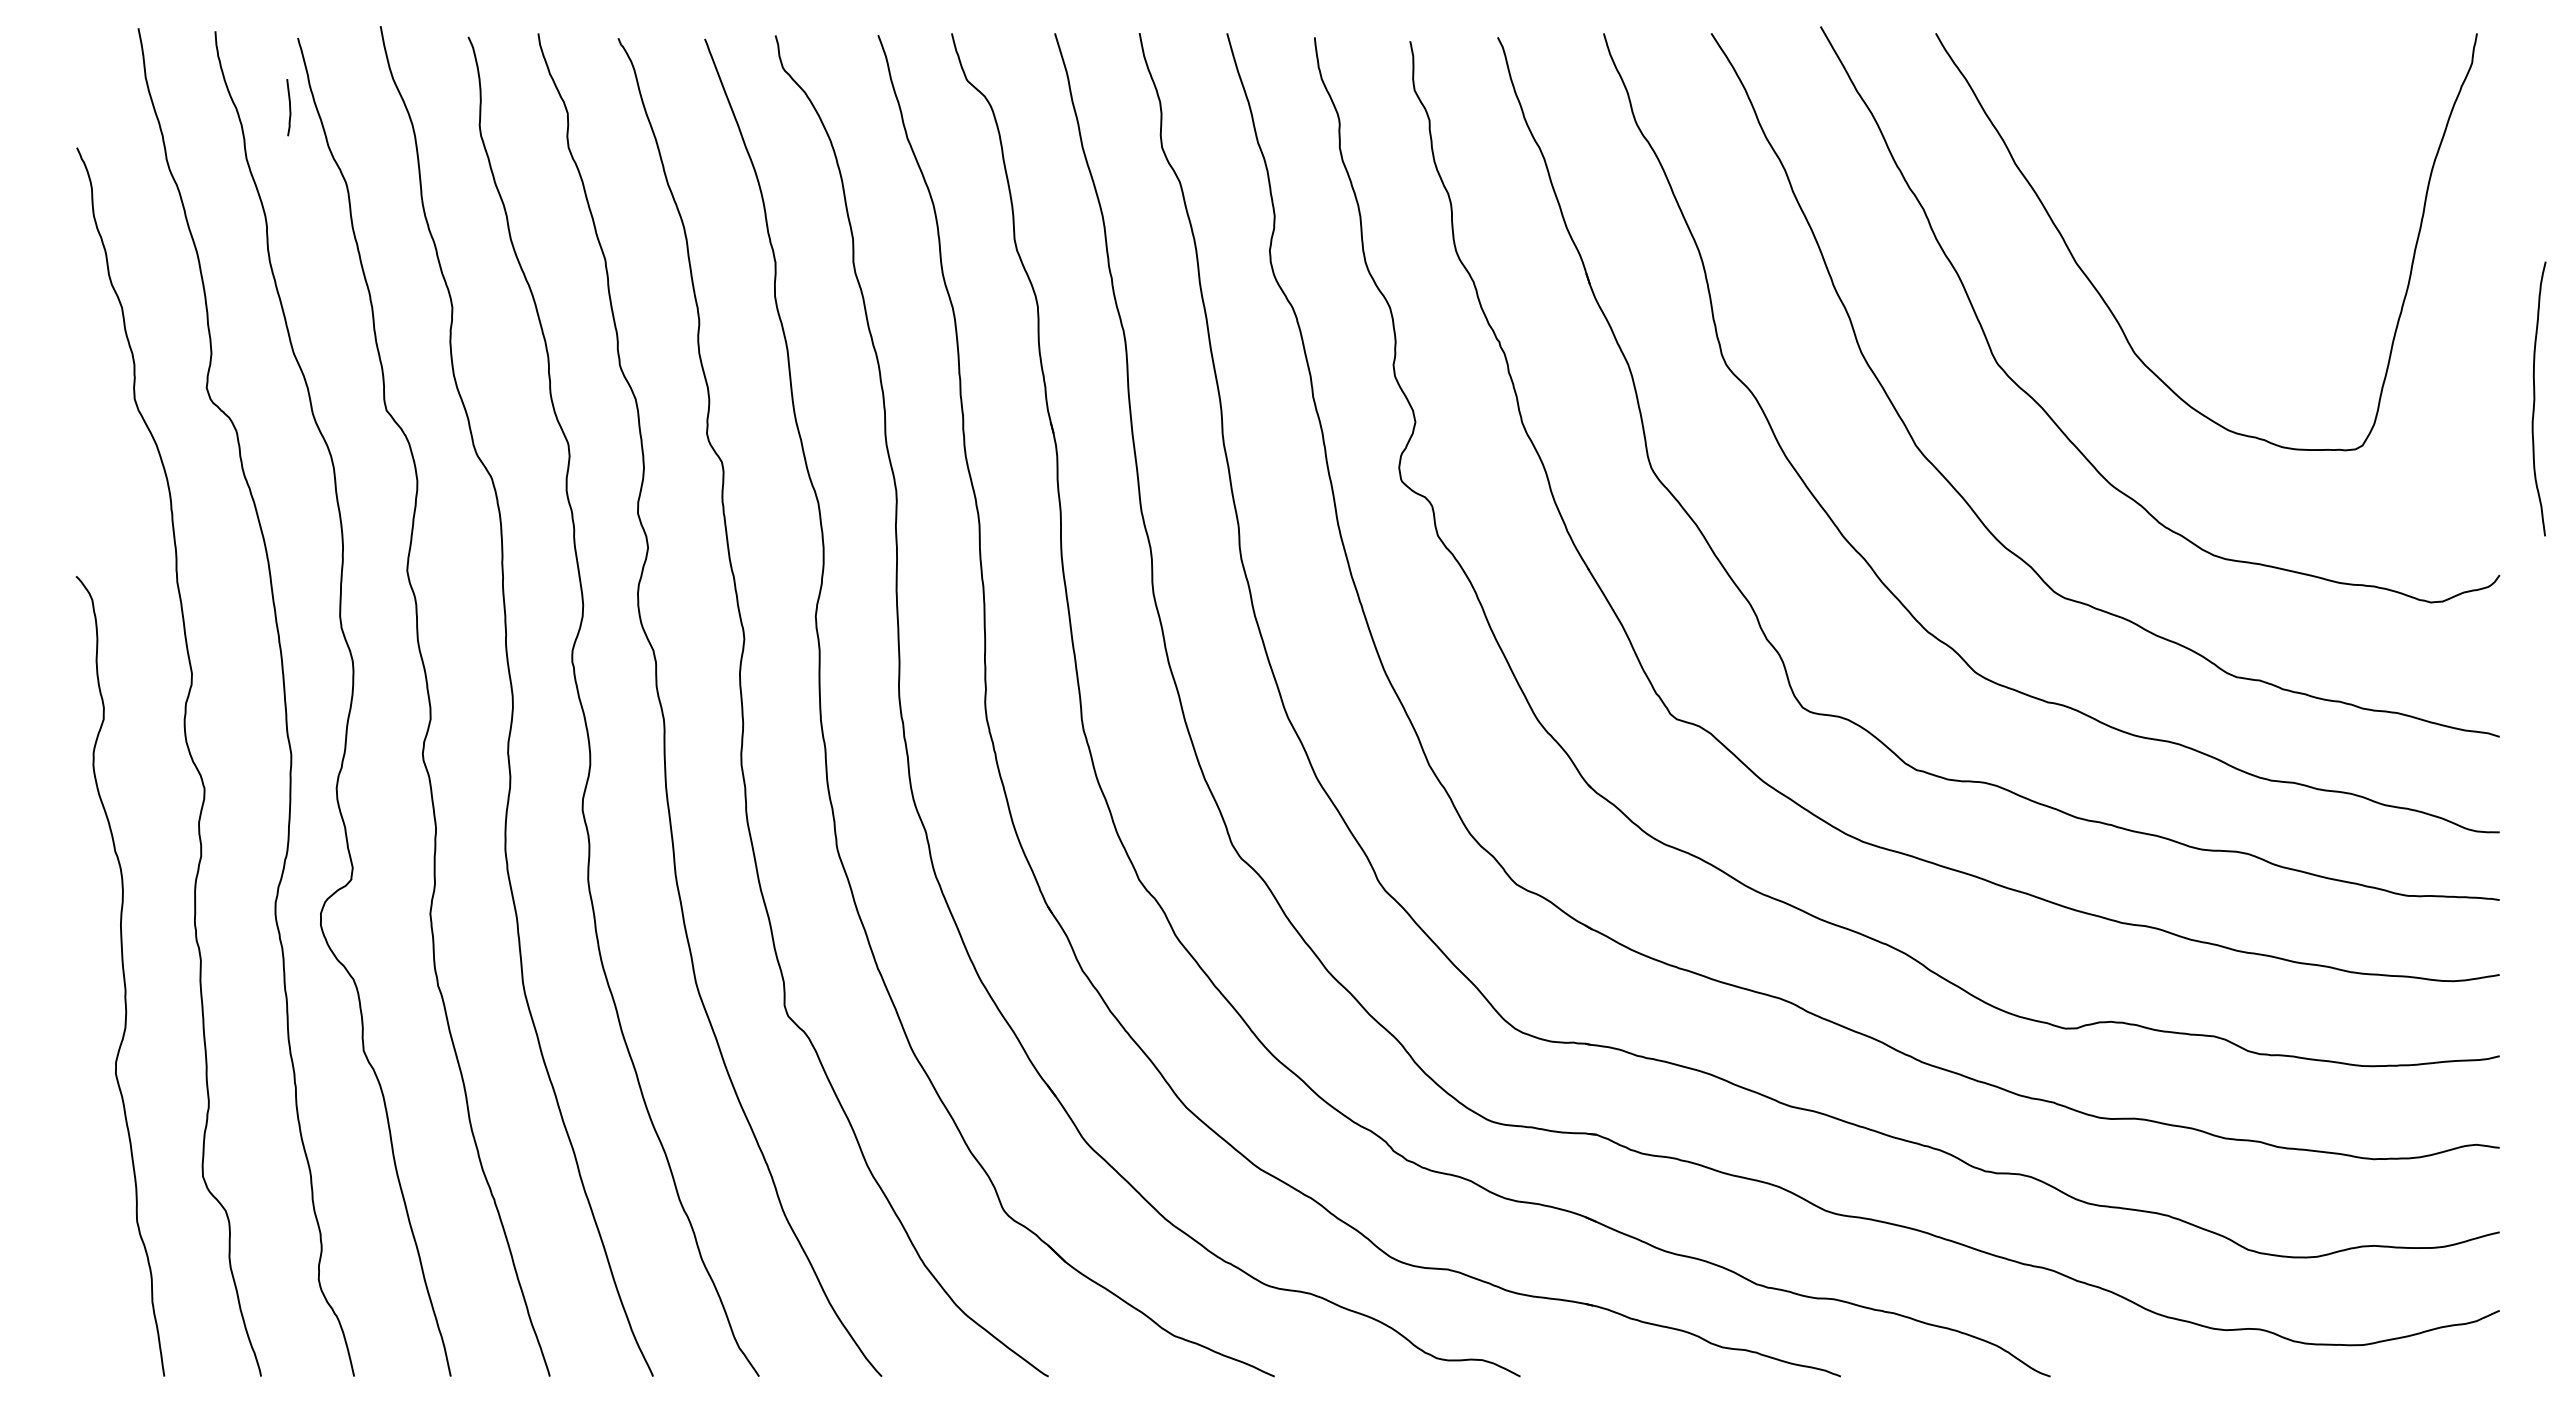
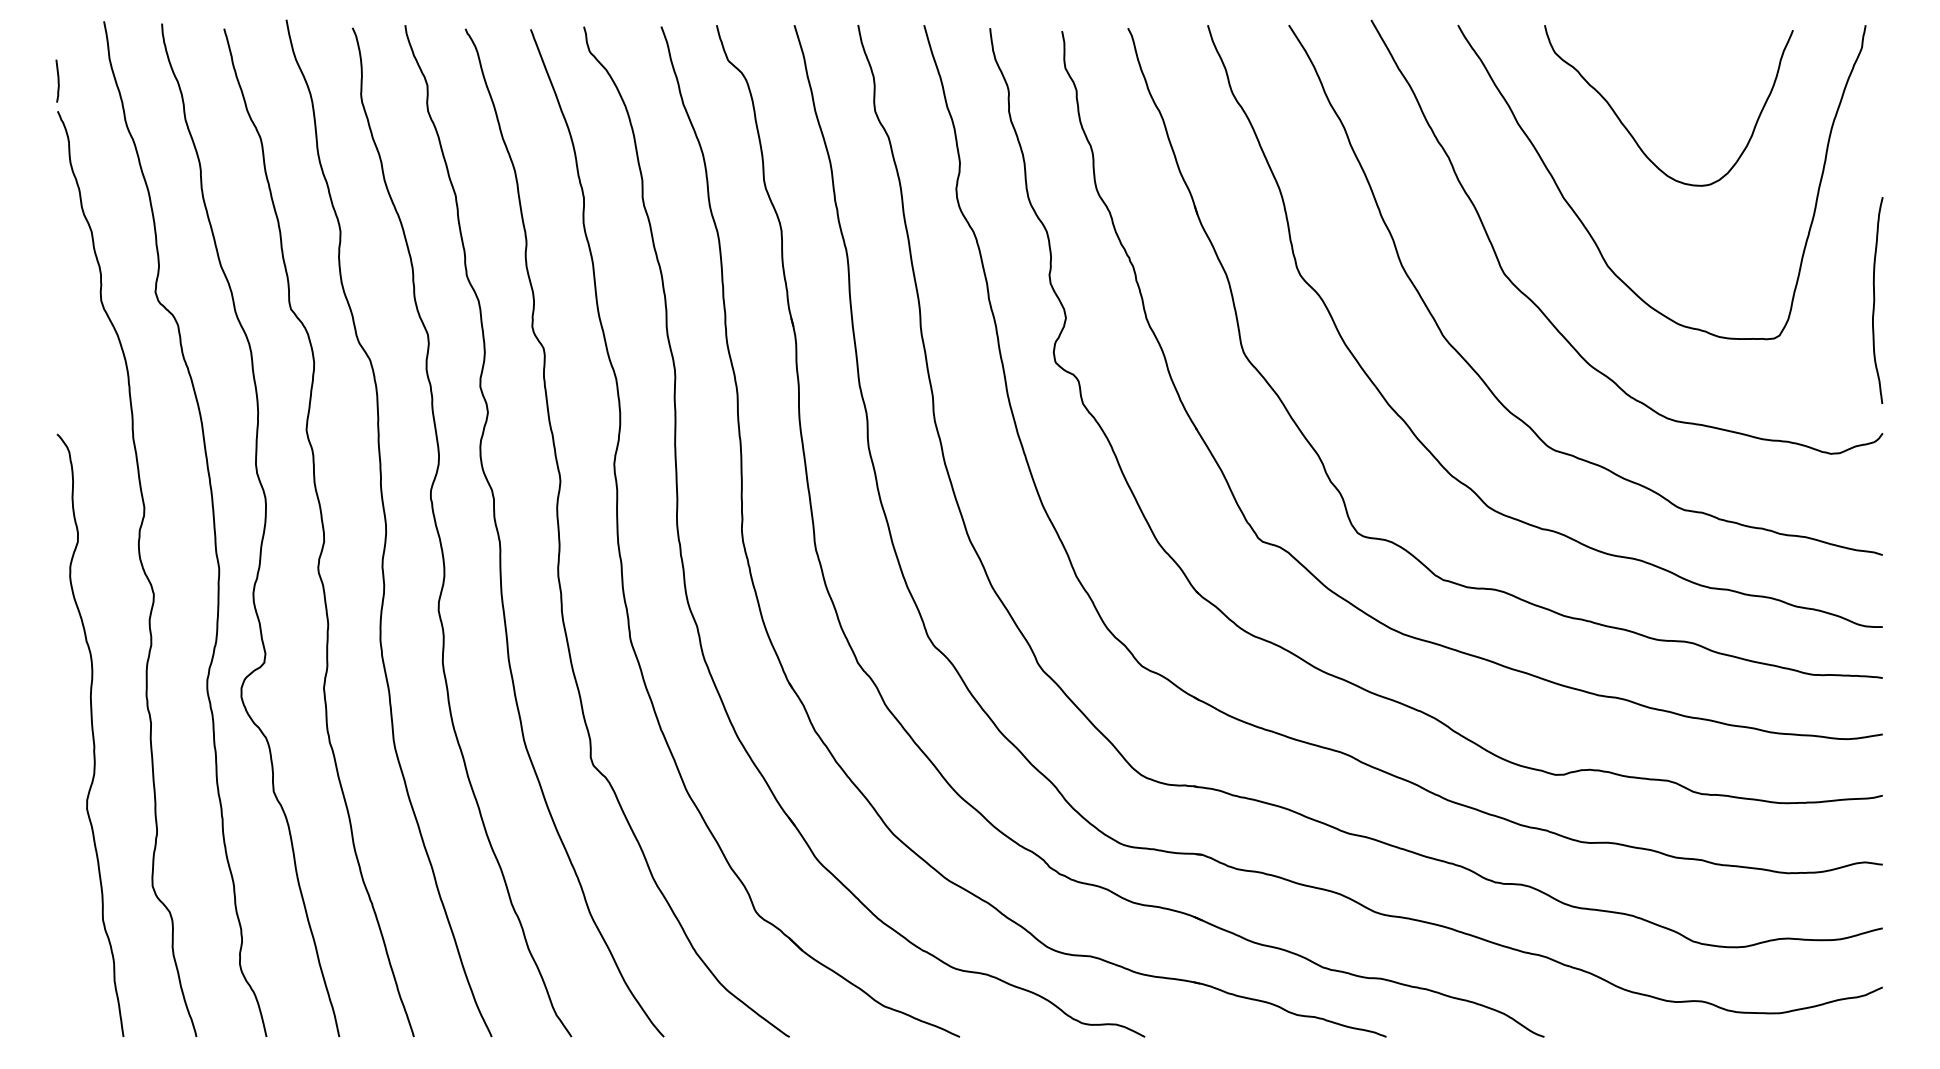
curve: (289, 107) -> (58, 81), moved
curve: (2166, 178) -> (1631, 134), added
curve: (2535, 398) -> (1875, 300), moved

